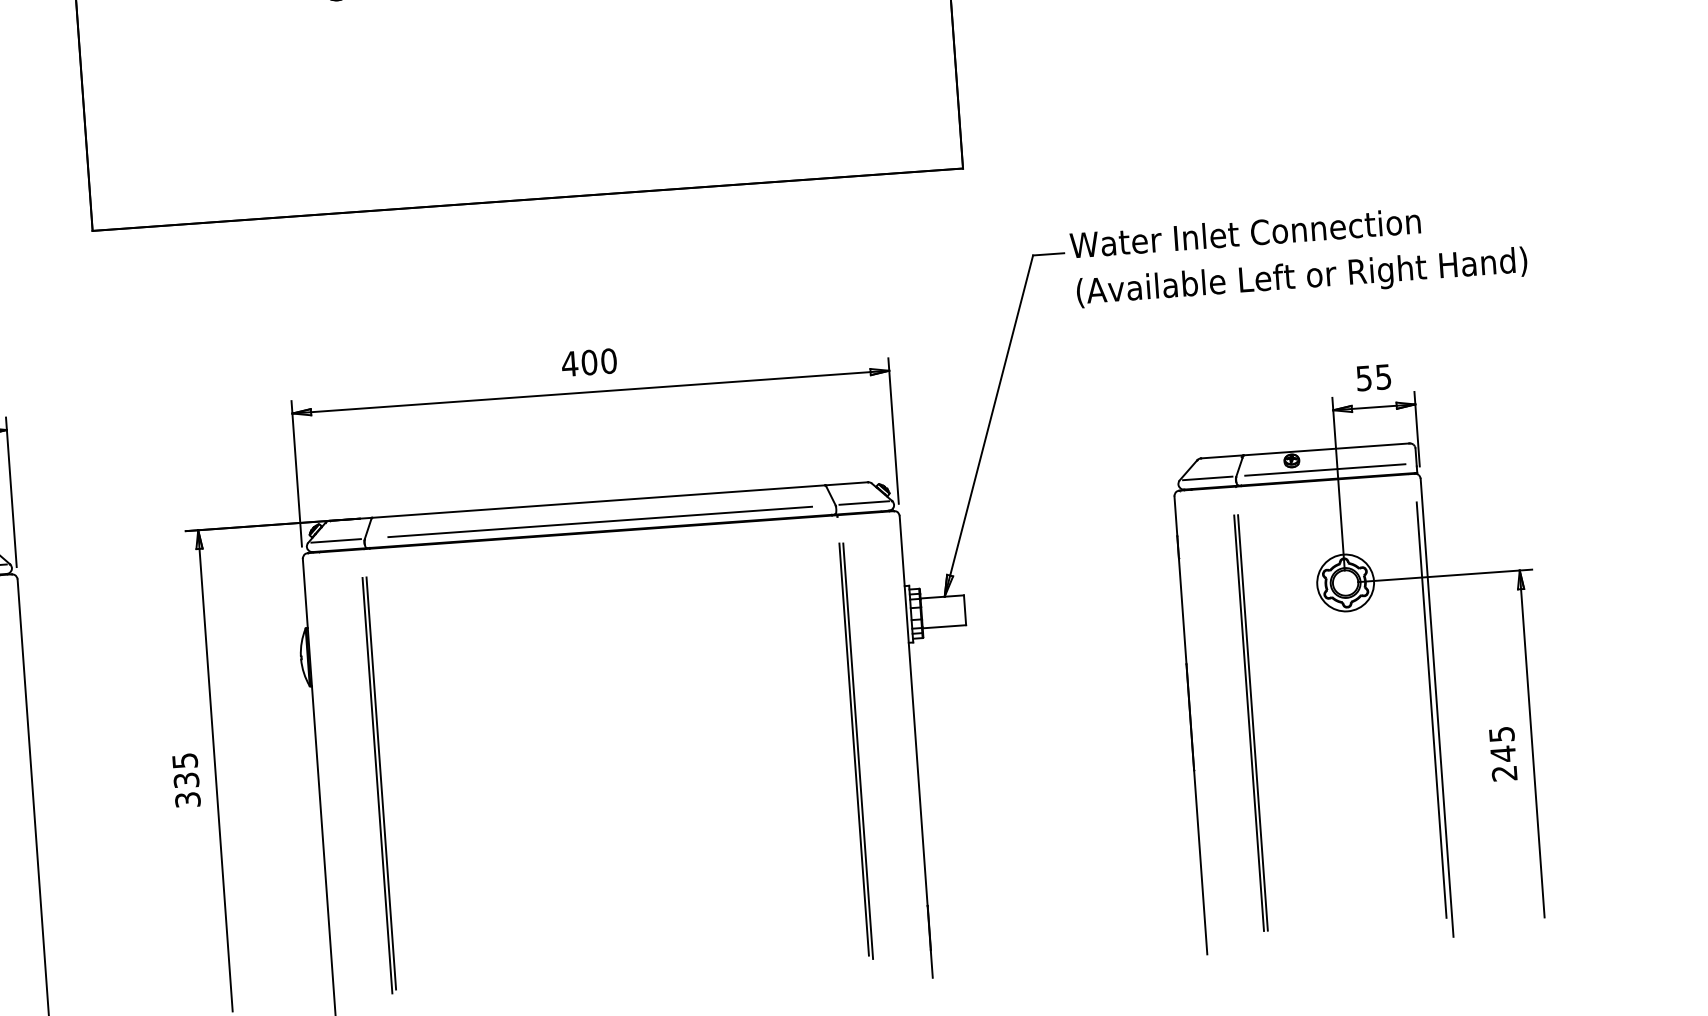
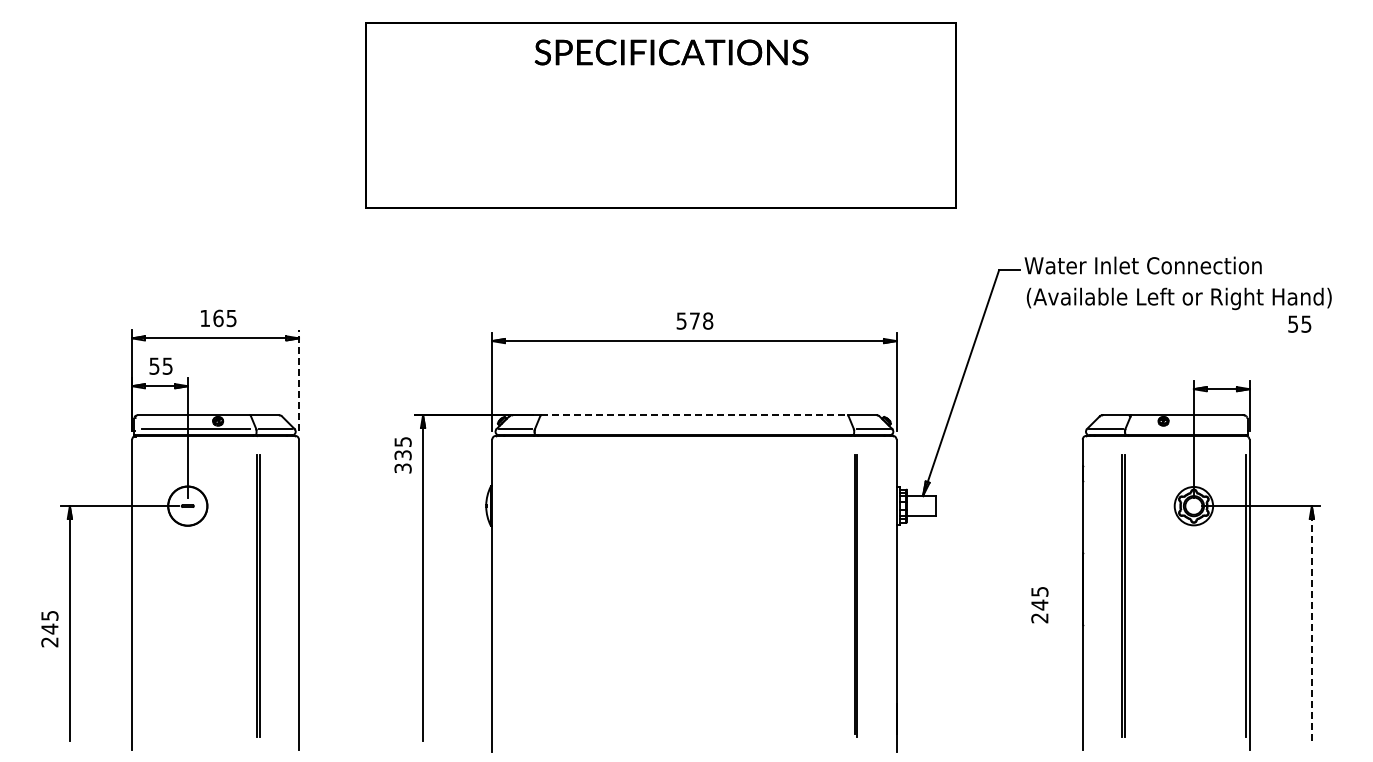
text: (588, 361) -> (694, 320), 400 -> 578
text: (1373, 376) -> (1299, 323), moved
line: (1325, 470) -> (1185, 429), removed
line: (12, 492) -> (299, 380), solid -> dashed
line: (598, 501) -> (694, 415), solid -> dashed
line: (598, 522) -> (693, 429), removed
line: (1532, 752) -> (1311, 629), solid -> dashed
text: (1502, 754) -> (1039, 605), moved
text: (185, 780) -> (402, 455), moved
line: (378, 784) -> (532, 595), removed

